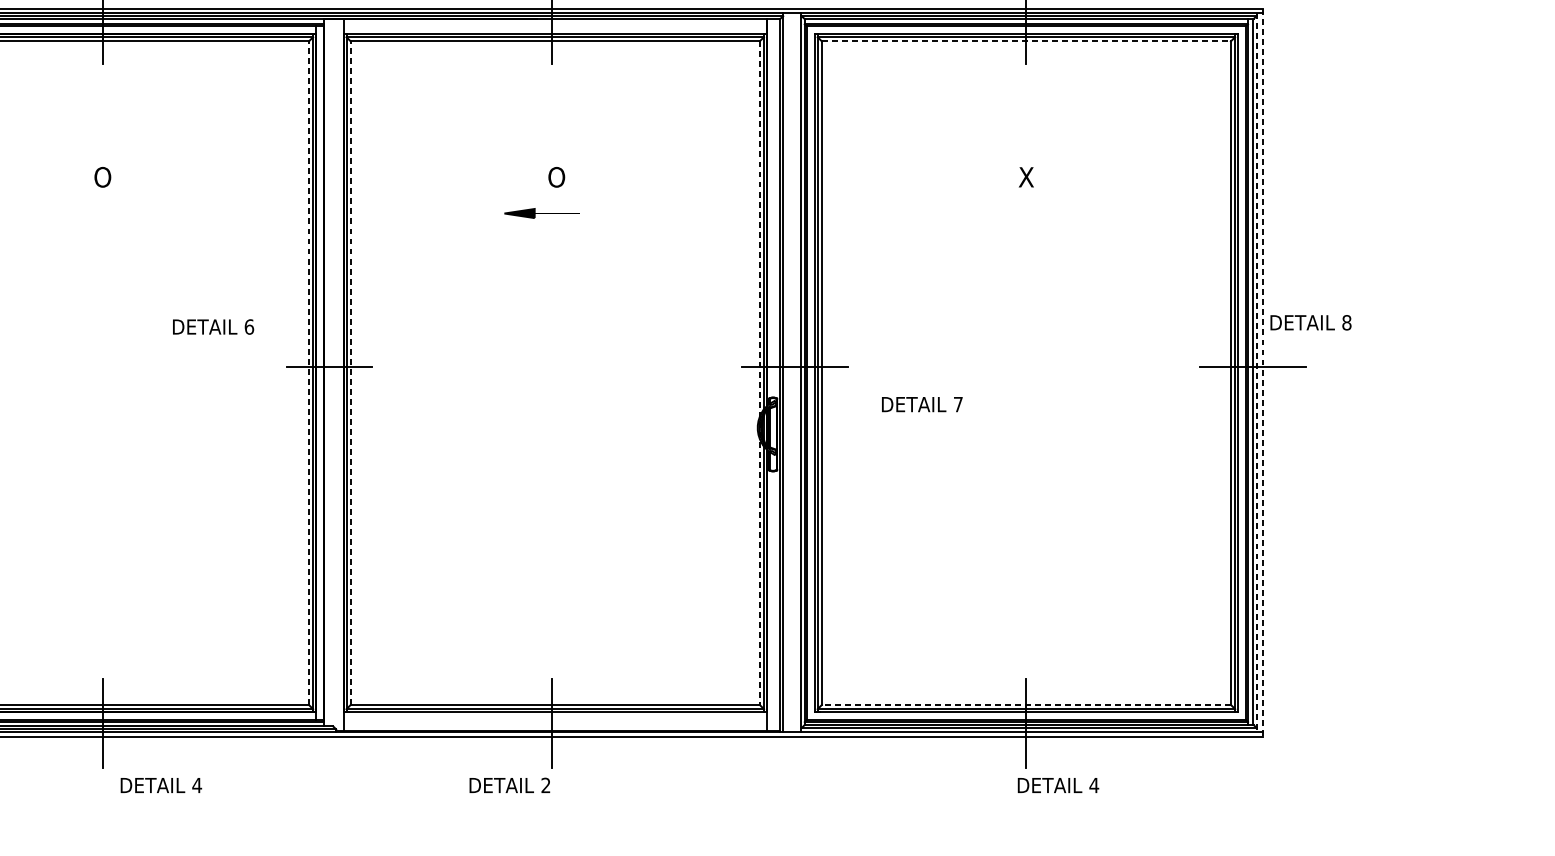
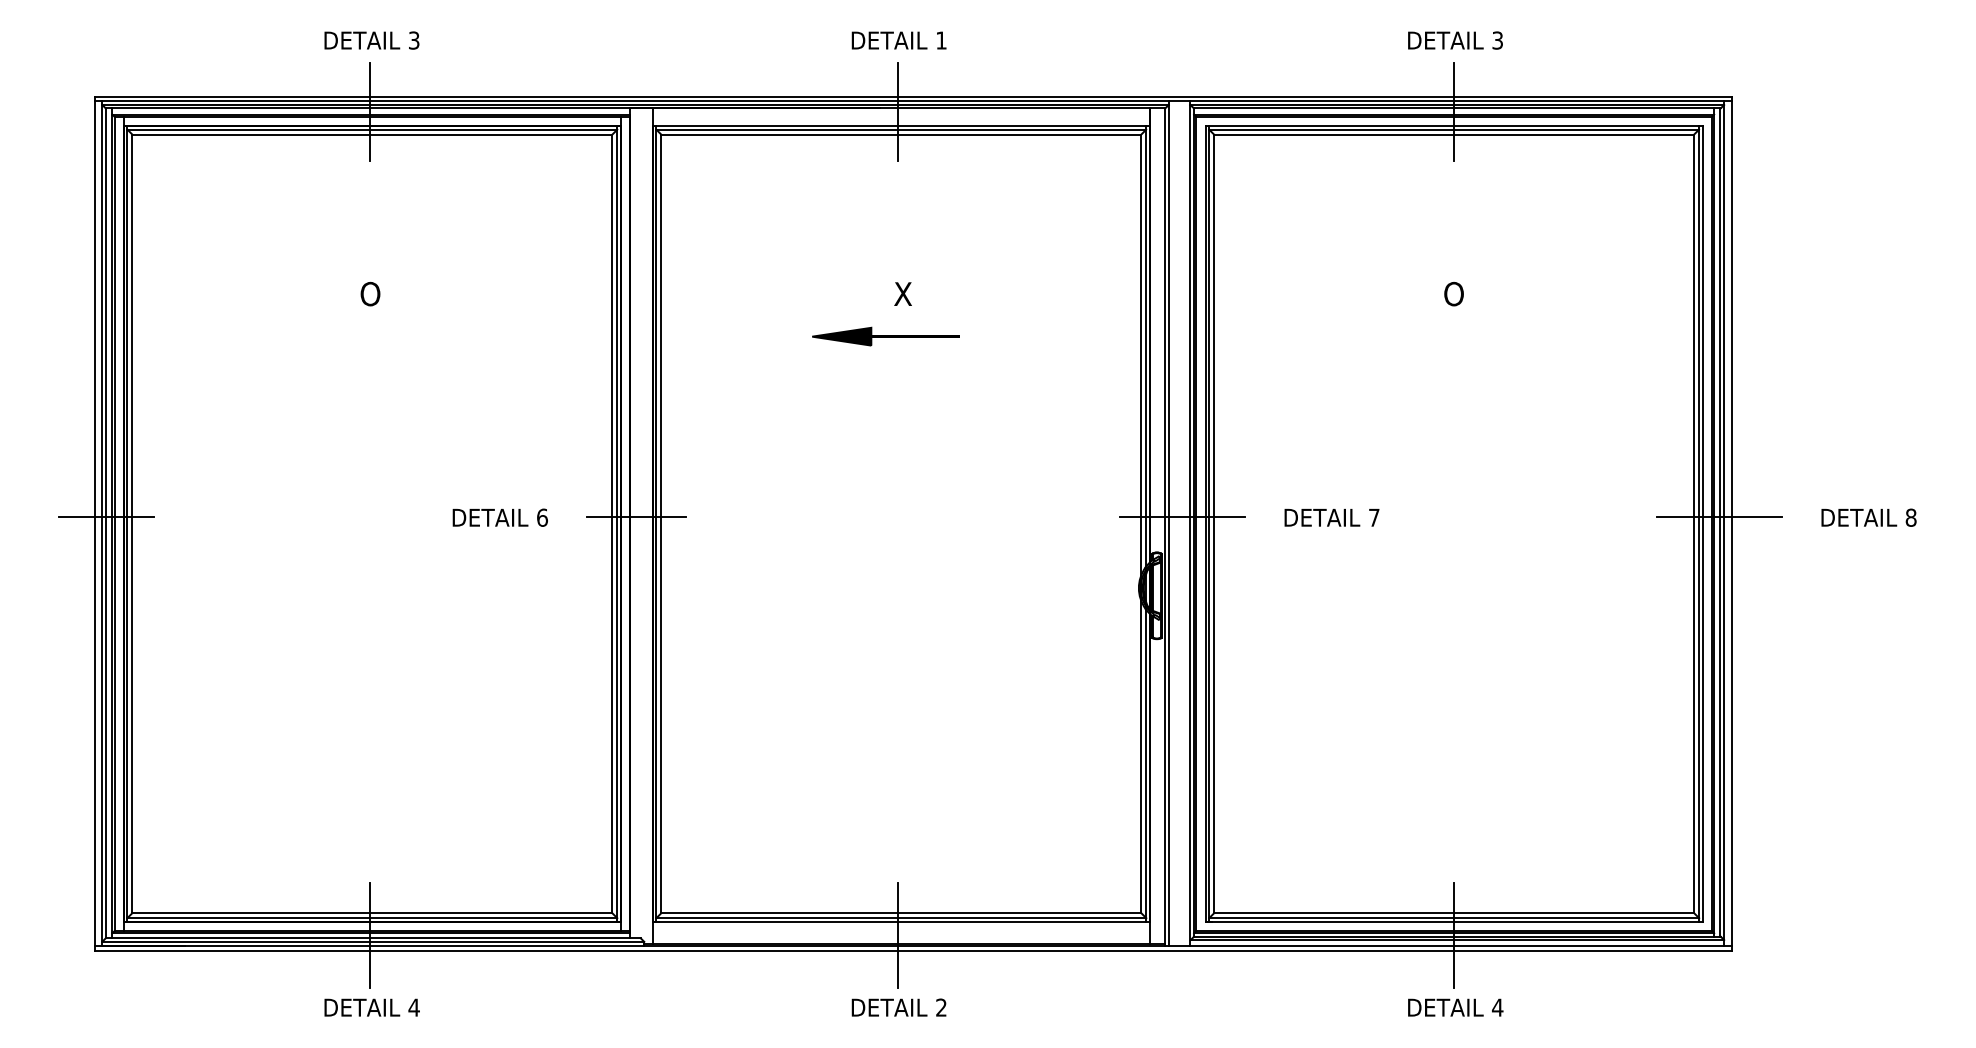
line: (1026, 41) -> (1454, 134), dashed -> solid
text: (556, 176) -> (902, 293), O -> X
text: (1025, 176) -> (1453, 293), X -> O
part: (541, 213) -> (885, 336), size x1.67
text: (1310, 322) -> (1868, 517), moved
text: (212, 326) -> (499, 517), moved
line: (309, 372) -> (612, 523), dashed -> solid
line: (350, 372) -> (661, 523), dashed -> solid
line: (1256, 372) -> (1724, 523), dashed -> solid
line: (759, 373) -> (1141, 524), dashed -> solid
line: (1262, 373) -> (1731, 524), dashed -> solid
text: (921, 404) -> (1331, 517), moved
line: (1025, 705) -> (1453, 913), dashed -> solid
text: (160, 785) -> (371, 1007), moved
text: (509, 785) -> (898, 1007), moved
text: (1058, 785) -> (1455, 1007), moved

